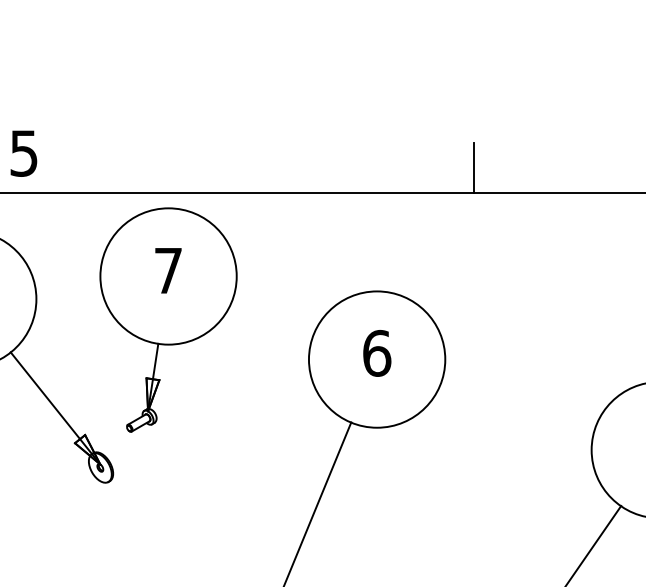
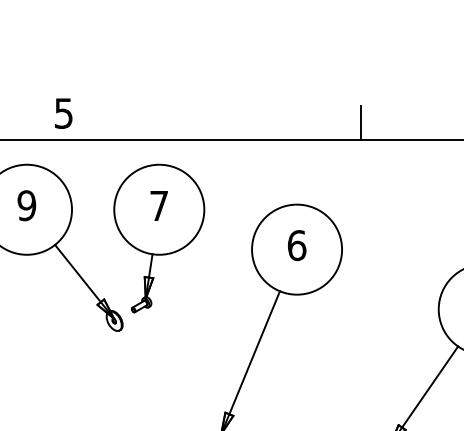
part: (168, 319) -> (159, 238), moved

